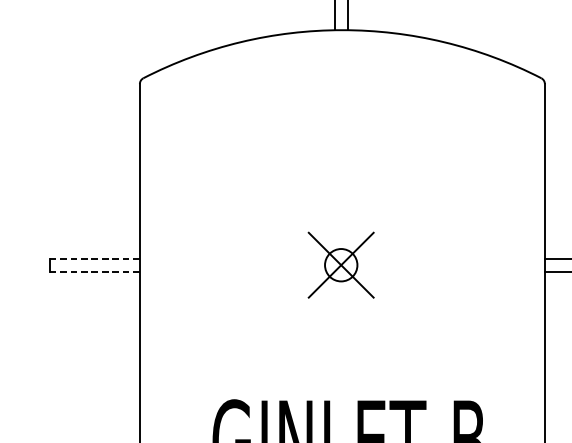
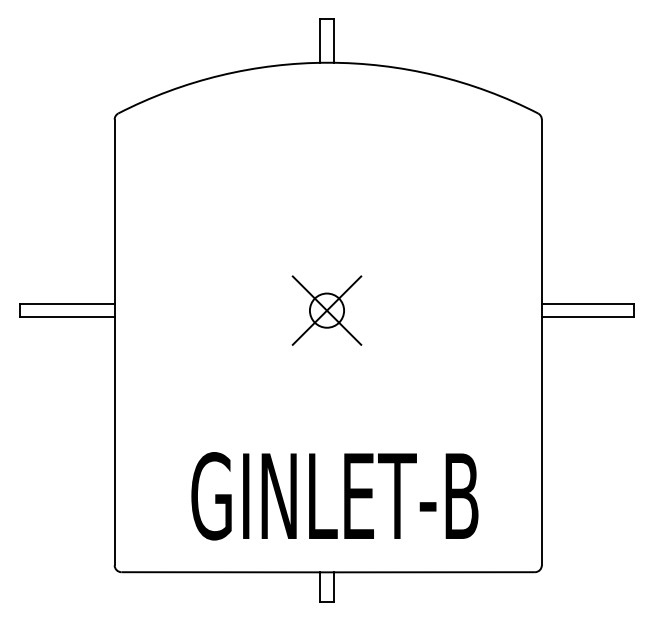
line: (95, 258) -> (67, 303), dashed -> solid
line: (95, 271) -> (67, 317), dashed -> solid

